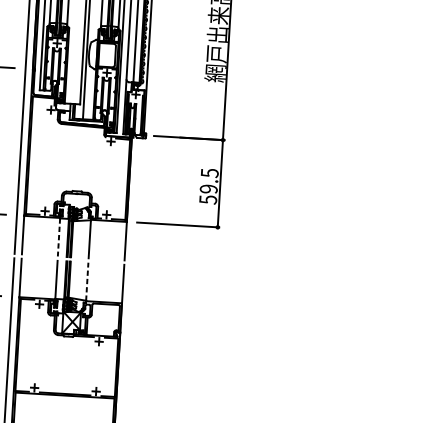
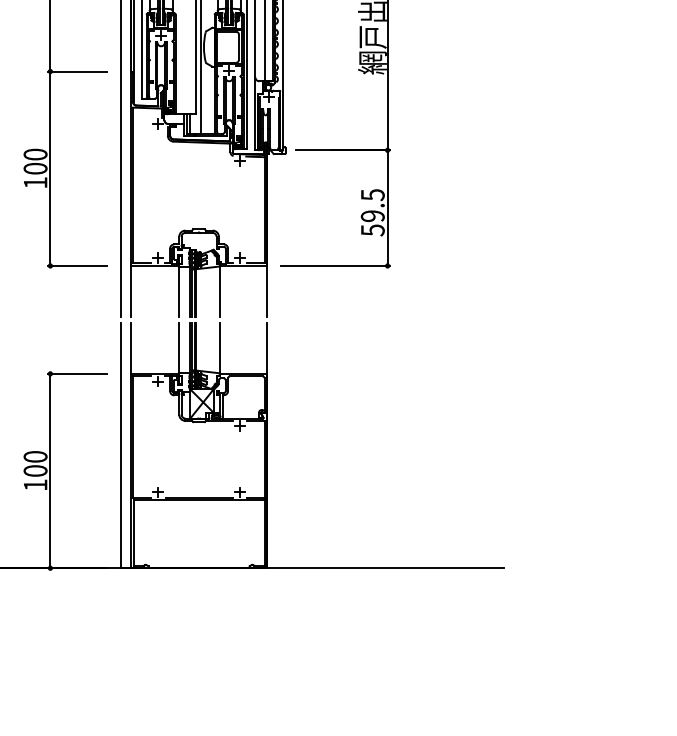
line: (58, 237) -> (178, 292), dashed -> solid
line: (87, 281) -> (219, 347), dashed -> solid

